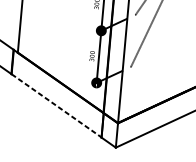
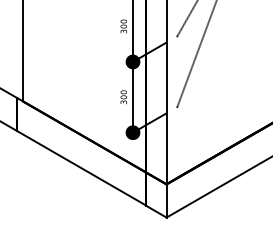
line: (57, 105) -> (82, 168), dashed -> solid

